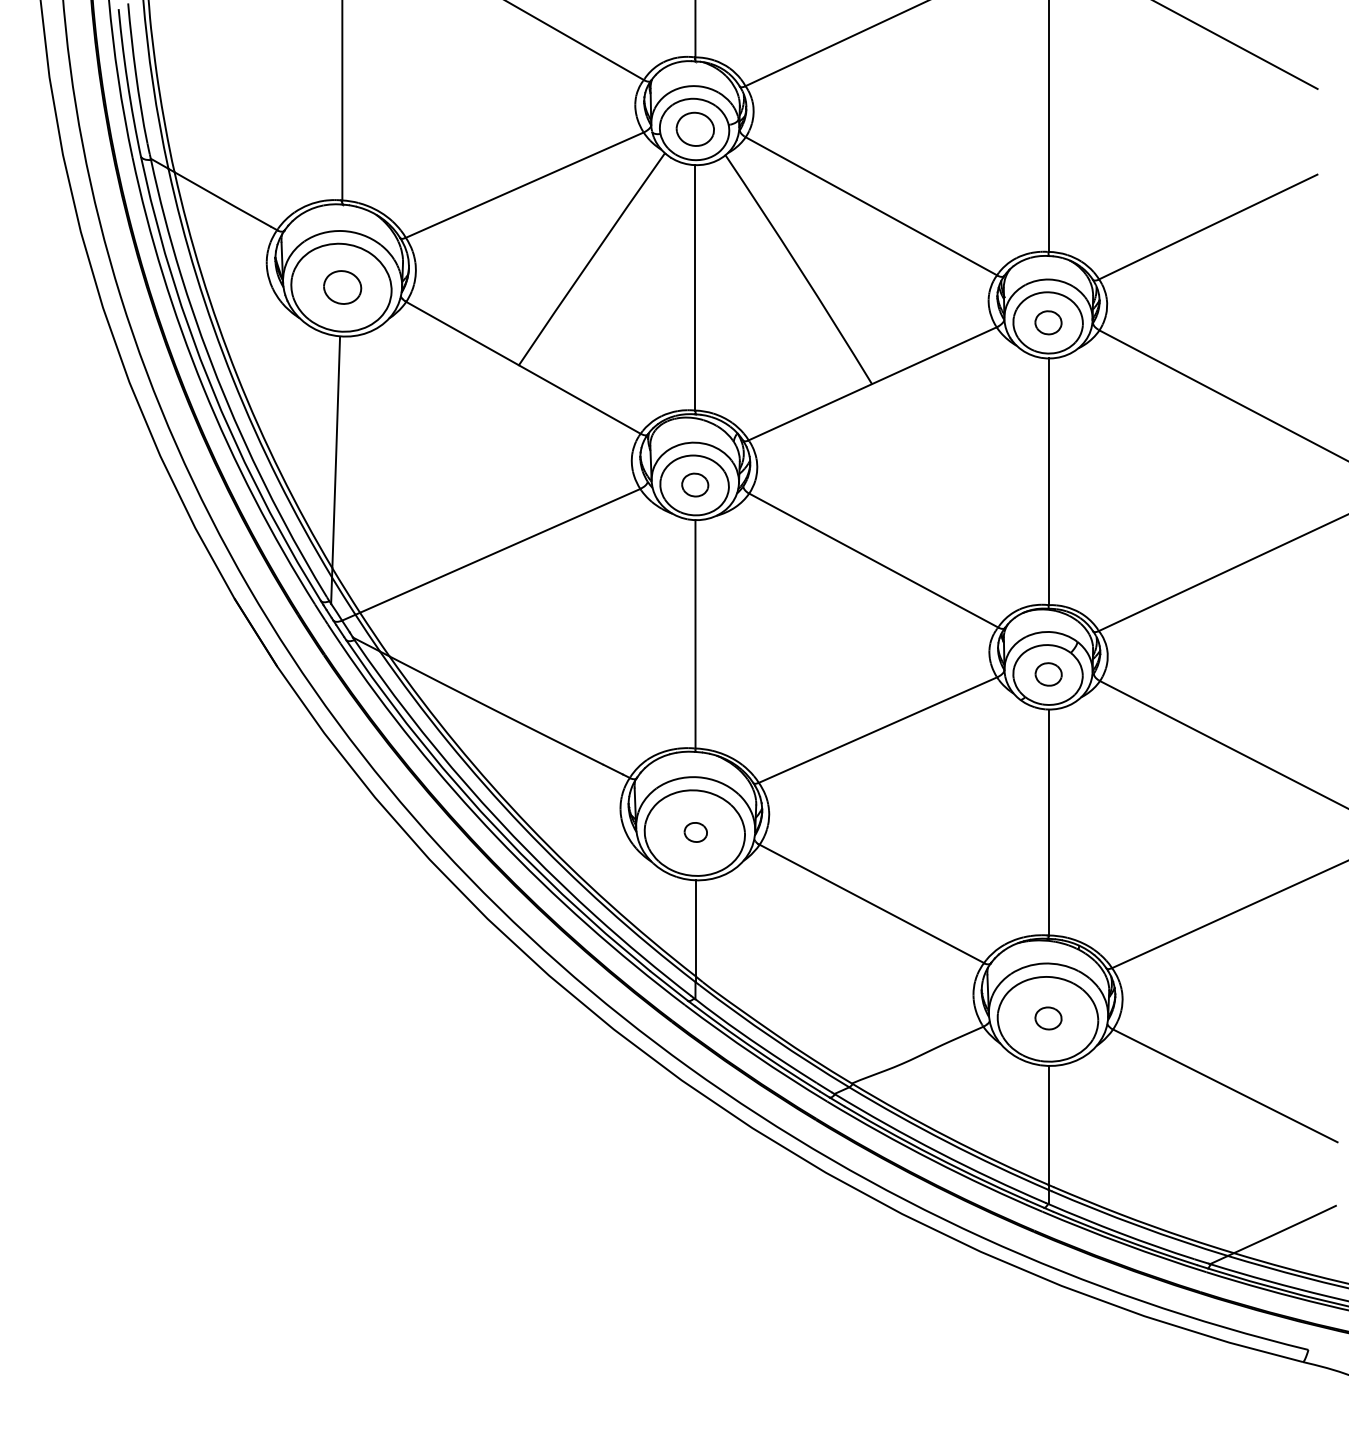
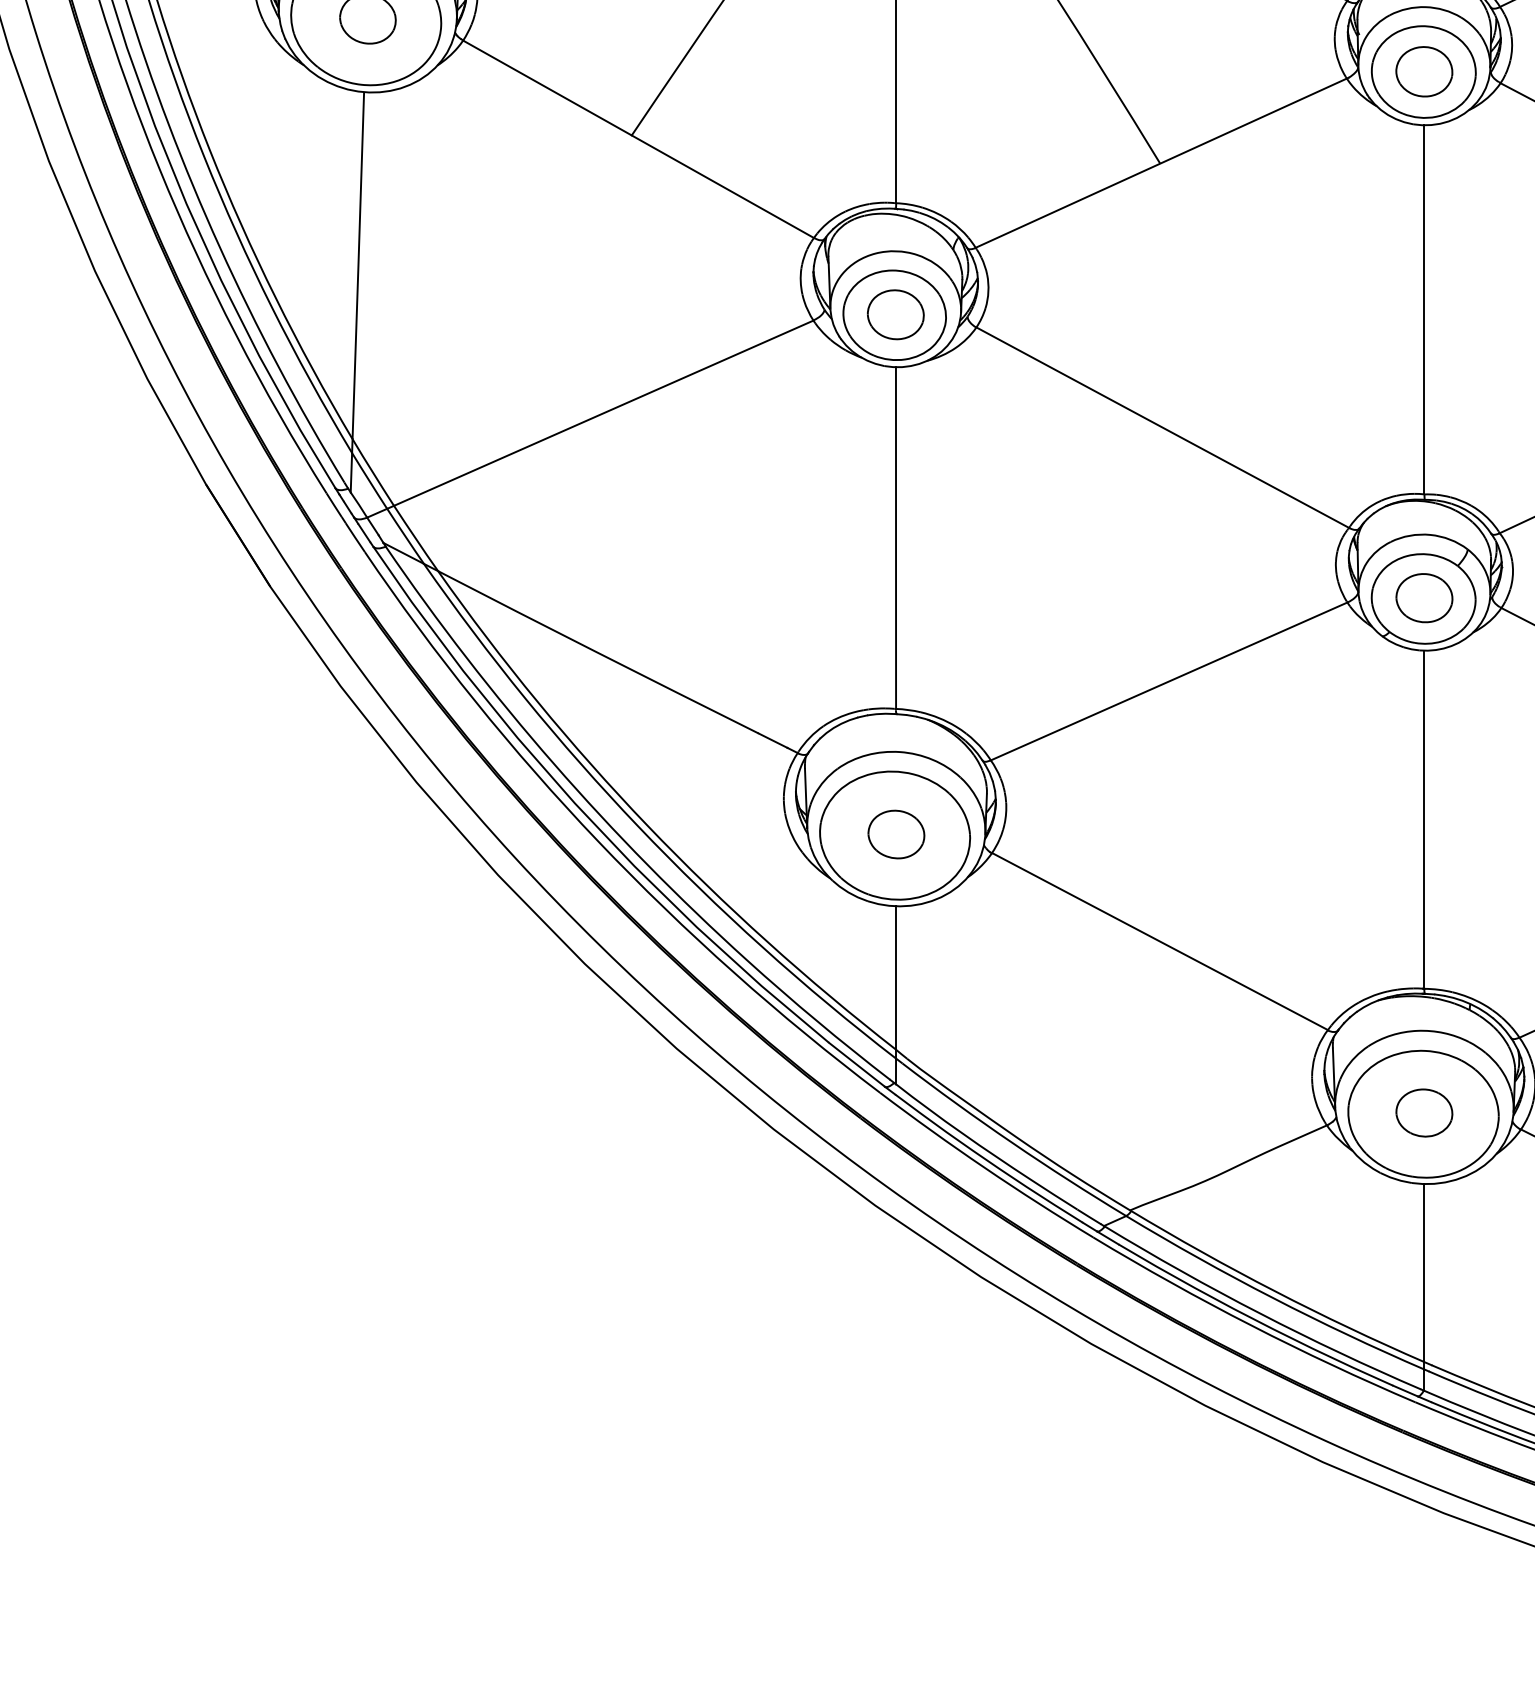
part: (1048, 322) -> (1424, 71), size x1.43
part: (694, 484) -> (894, 313), size x1.43
part: (1048, 674) -> (1424, 598), size x1.43
part: (695, 832) -> (896, 834), size x1.67
part: (1048, 1018) -> (1424, 1113), size x1.43

